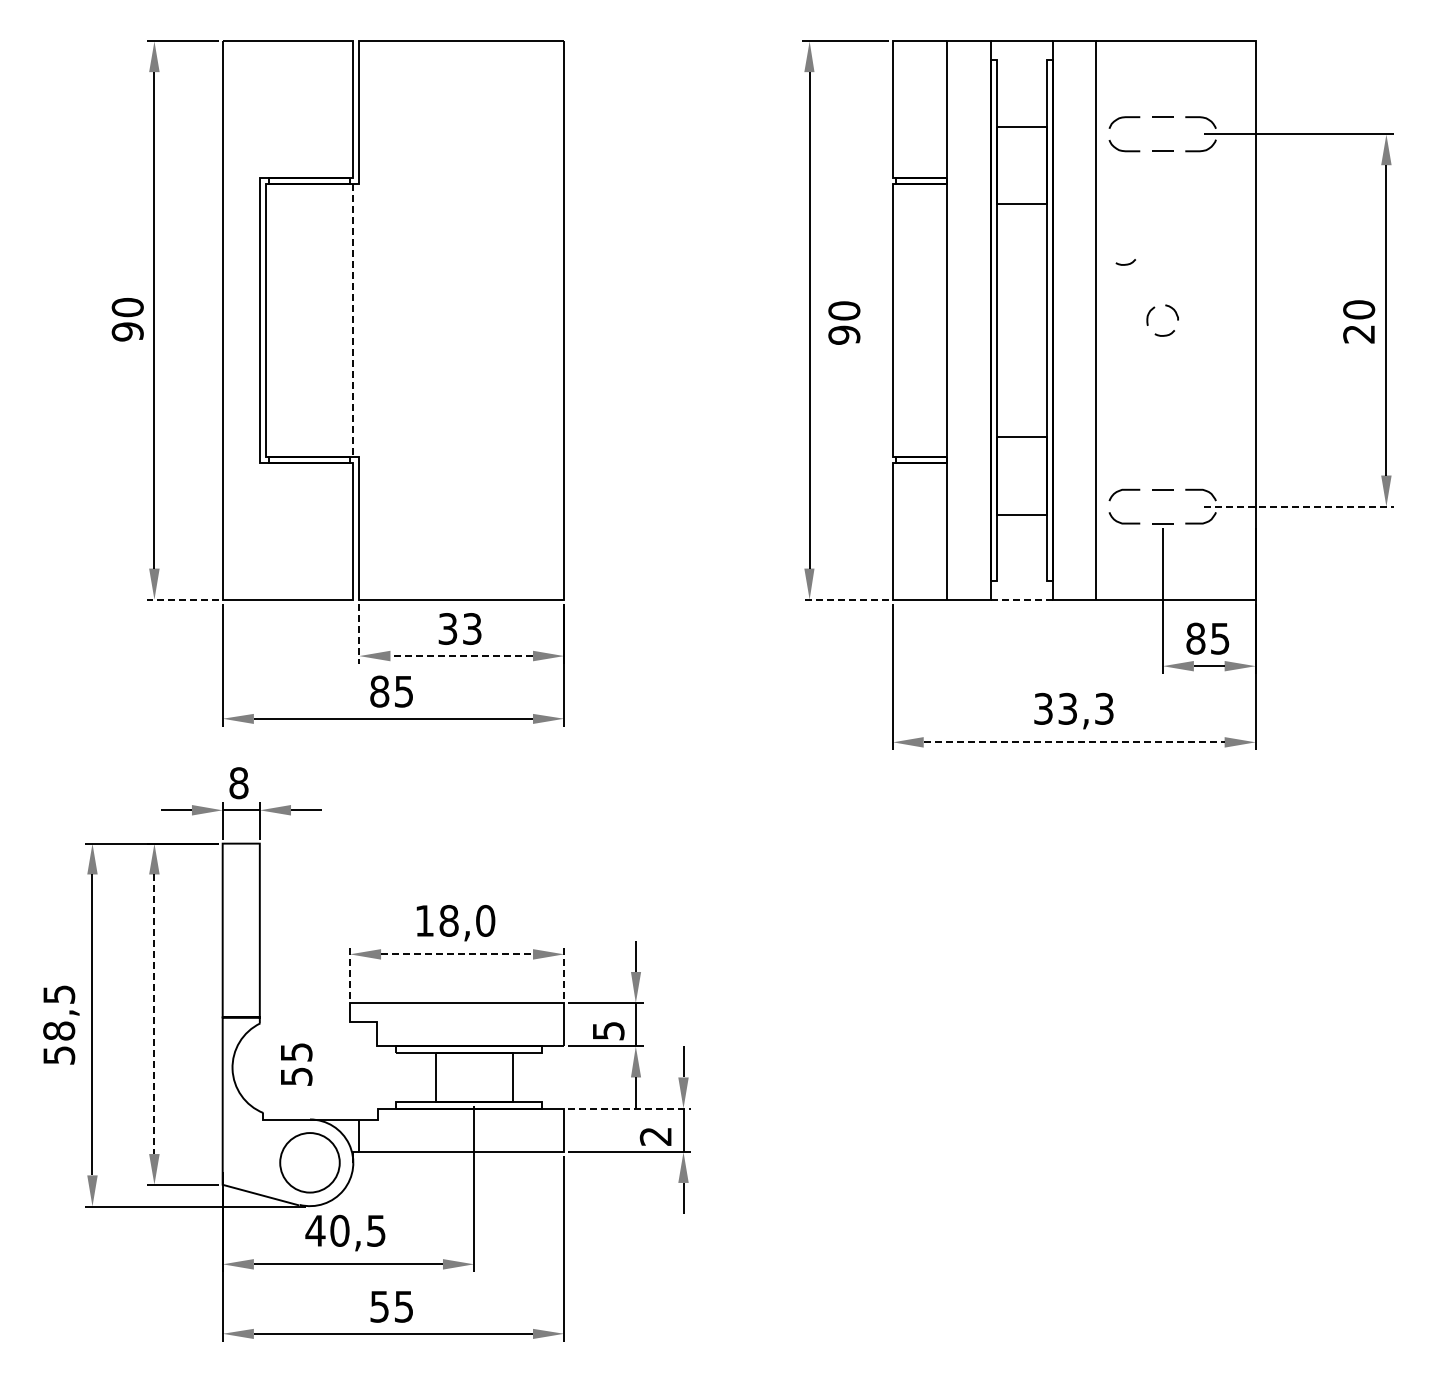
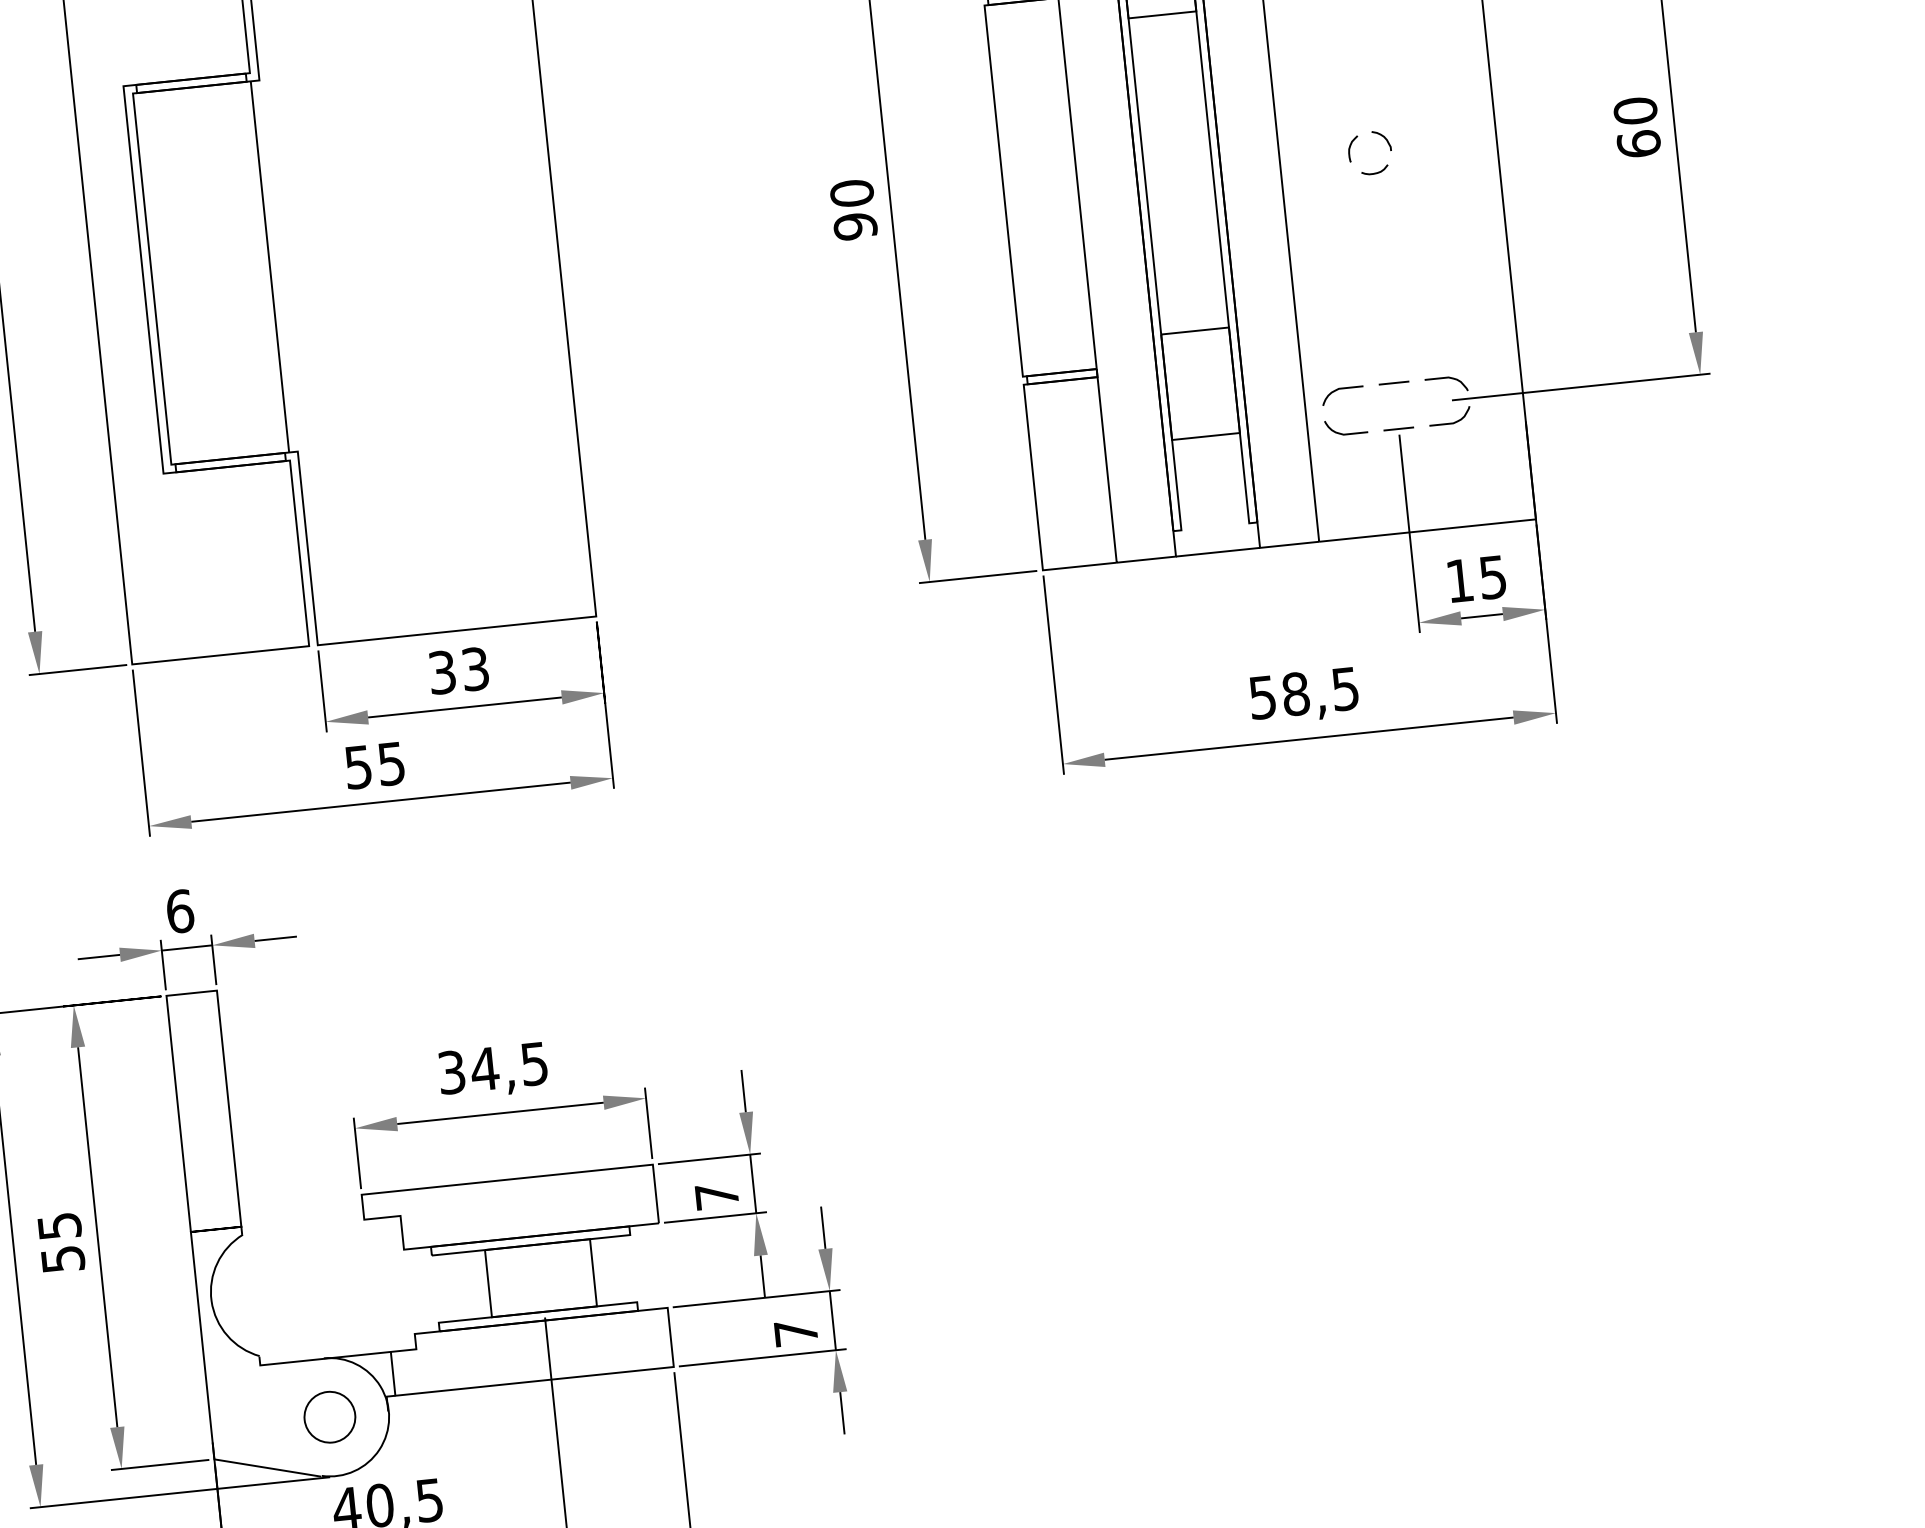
curve: (1125, 263) -> (1311, 80), removed
line: (352, 320) -> (269, 266), dashed -> solid
text: (844, 322) -> (853, 209), moved
text: (1359, 333) -> (1639, 143), 20 -> 60
line: (1299, 506) -> (1582, 386), dashed -> solid
line: (182, 599) -> (77, 669), dashed -> solid
line: (845, 599) -> (978, 576), dashed -> solid
line: (1021, 599) -> (1217, 551), dashed -> solid
line: (359, 634) -> (323, 692), dashed -> solid
text: (1195, 638) -> (1459, 580), 85 -> 15
line: (461, 656) -> (464, 708), dashed -> solid
text: (379, 691) -> (358, 767), 85 -> 55
text: (1074, 708) -> (1304, 692), 33,3 -> 58,5
line: (1074, 742) -> (1309, 738), dashed -> solid
text: (238, 783) -> (179, 911), 8 -> 6
text: (455, 920) -> (493, 1067), 18,0 -> 34,5
line: (457, 954) -> (501, 1113), dashed -> solid
line: (349, 972) -> (356, 1153), dashed -> solid
line: (564, 972) -> (648, 1122), dashed -> solid
line: (154, 1014) -> (97, 1237), dashed -> solid
text: (608, 1031) -> (717, 1196), 5 -> 7
text: (296, 1064) -> (61, 1242), moved
line: (629, 1108) -> (756, 1298), dashed -> solid
text: (655, 1136) -> (795, 1332), 2 -> 7
circle: (309, 1162) -> (329, 1416), size x0.62

